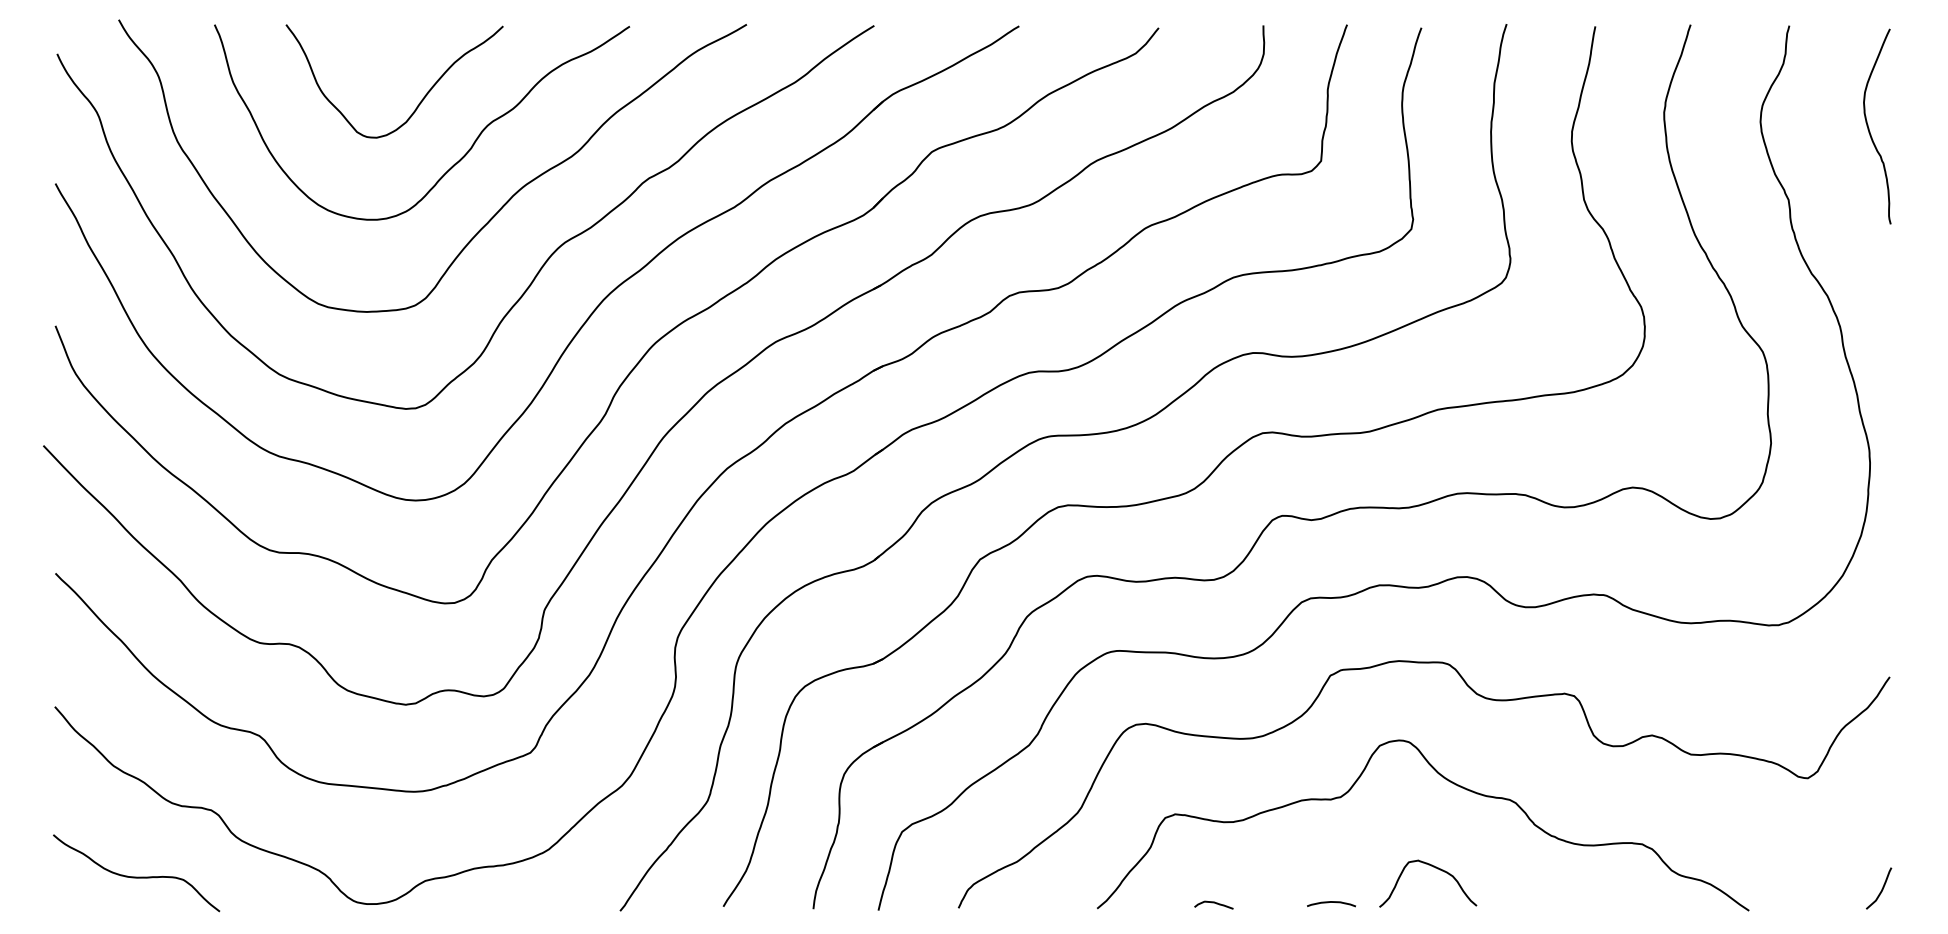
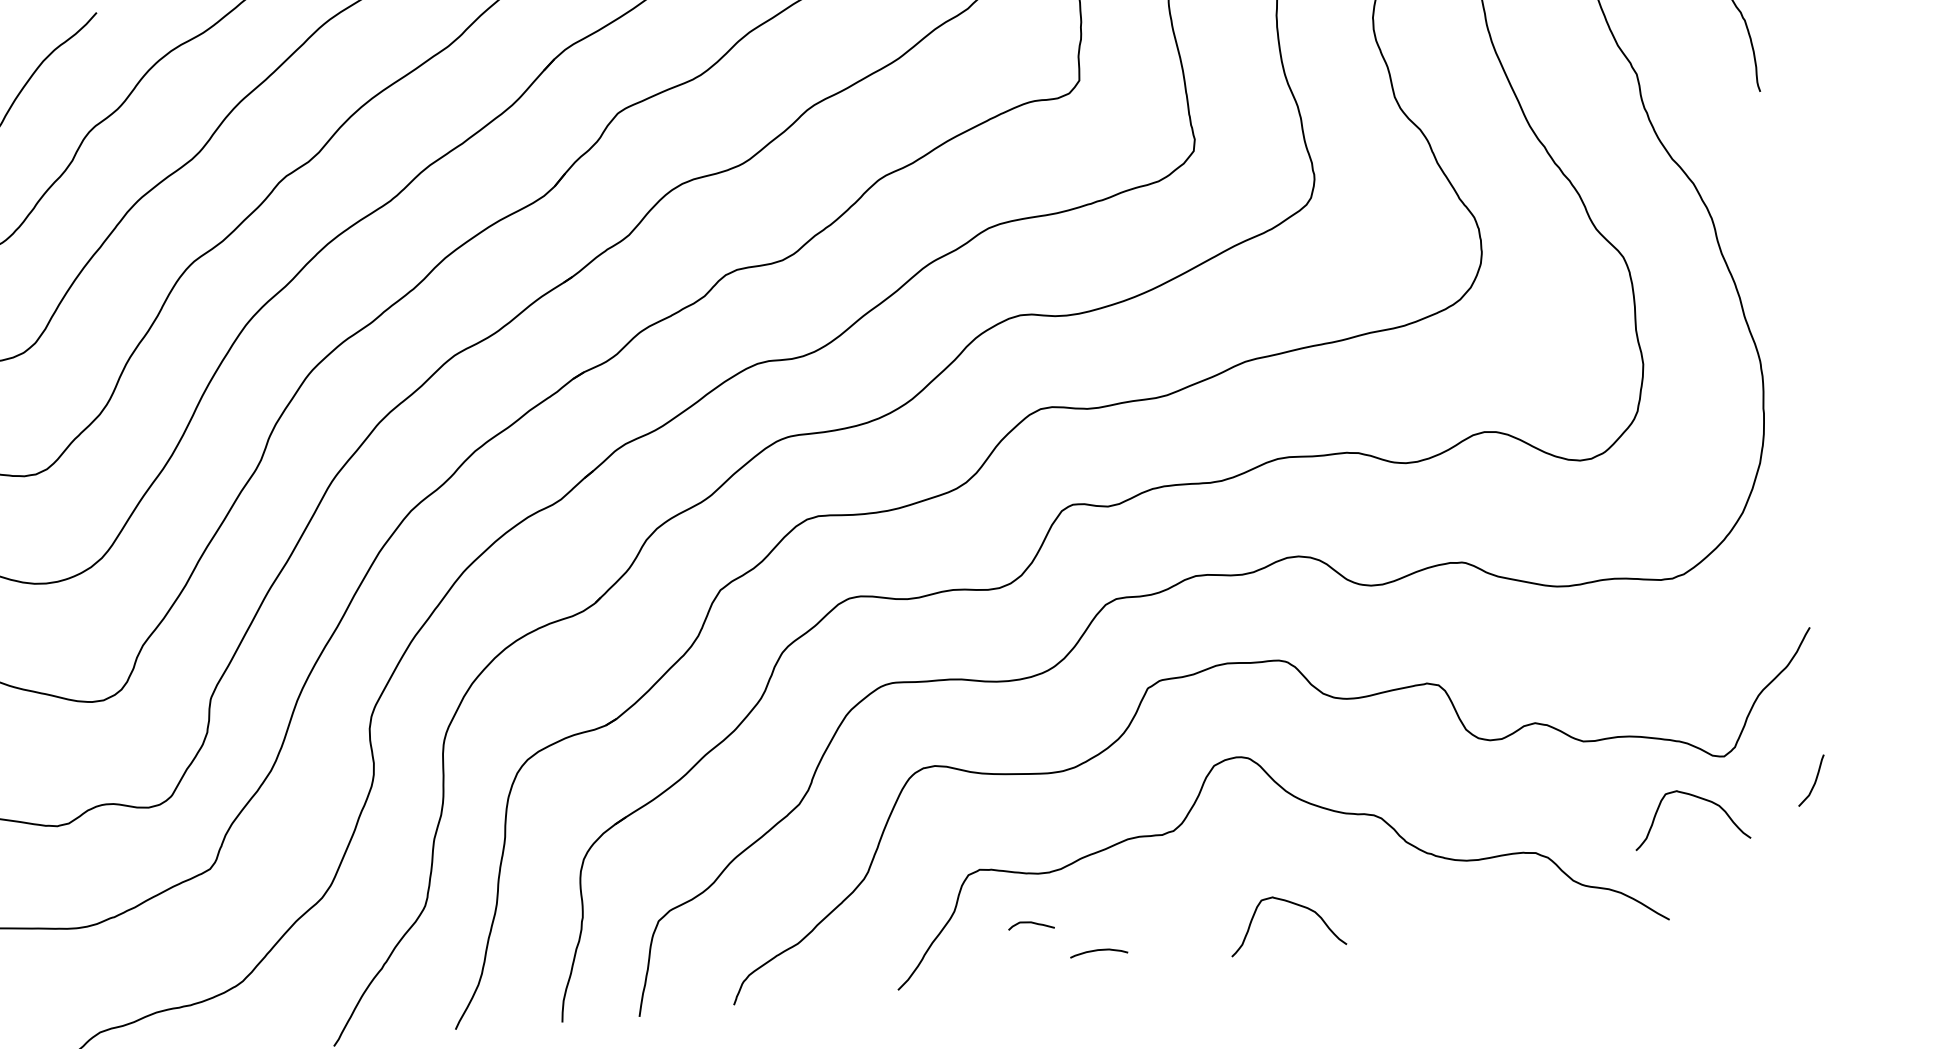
curve: (1782, 811) -> (1697, 798), added
curve: (1881, 889) -> (1814, 781), moved
curve: (1331, 902) -> (1098, 950), moved
curve: (1213, 903) -> (1030, 923), moved

